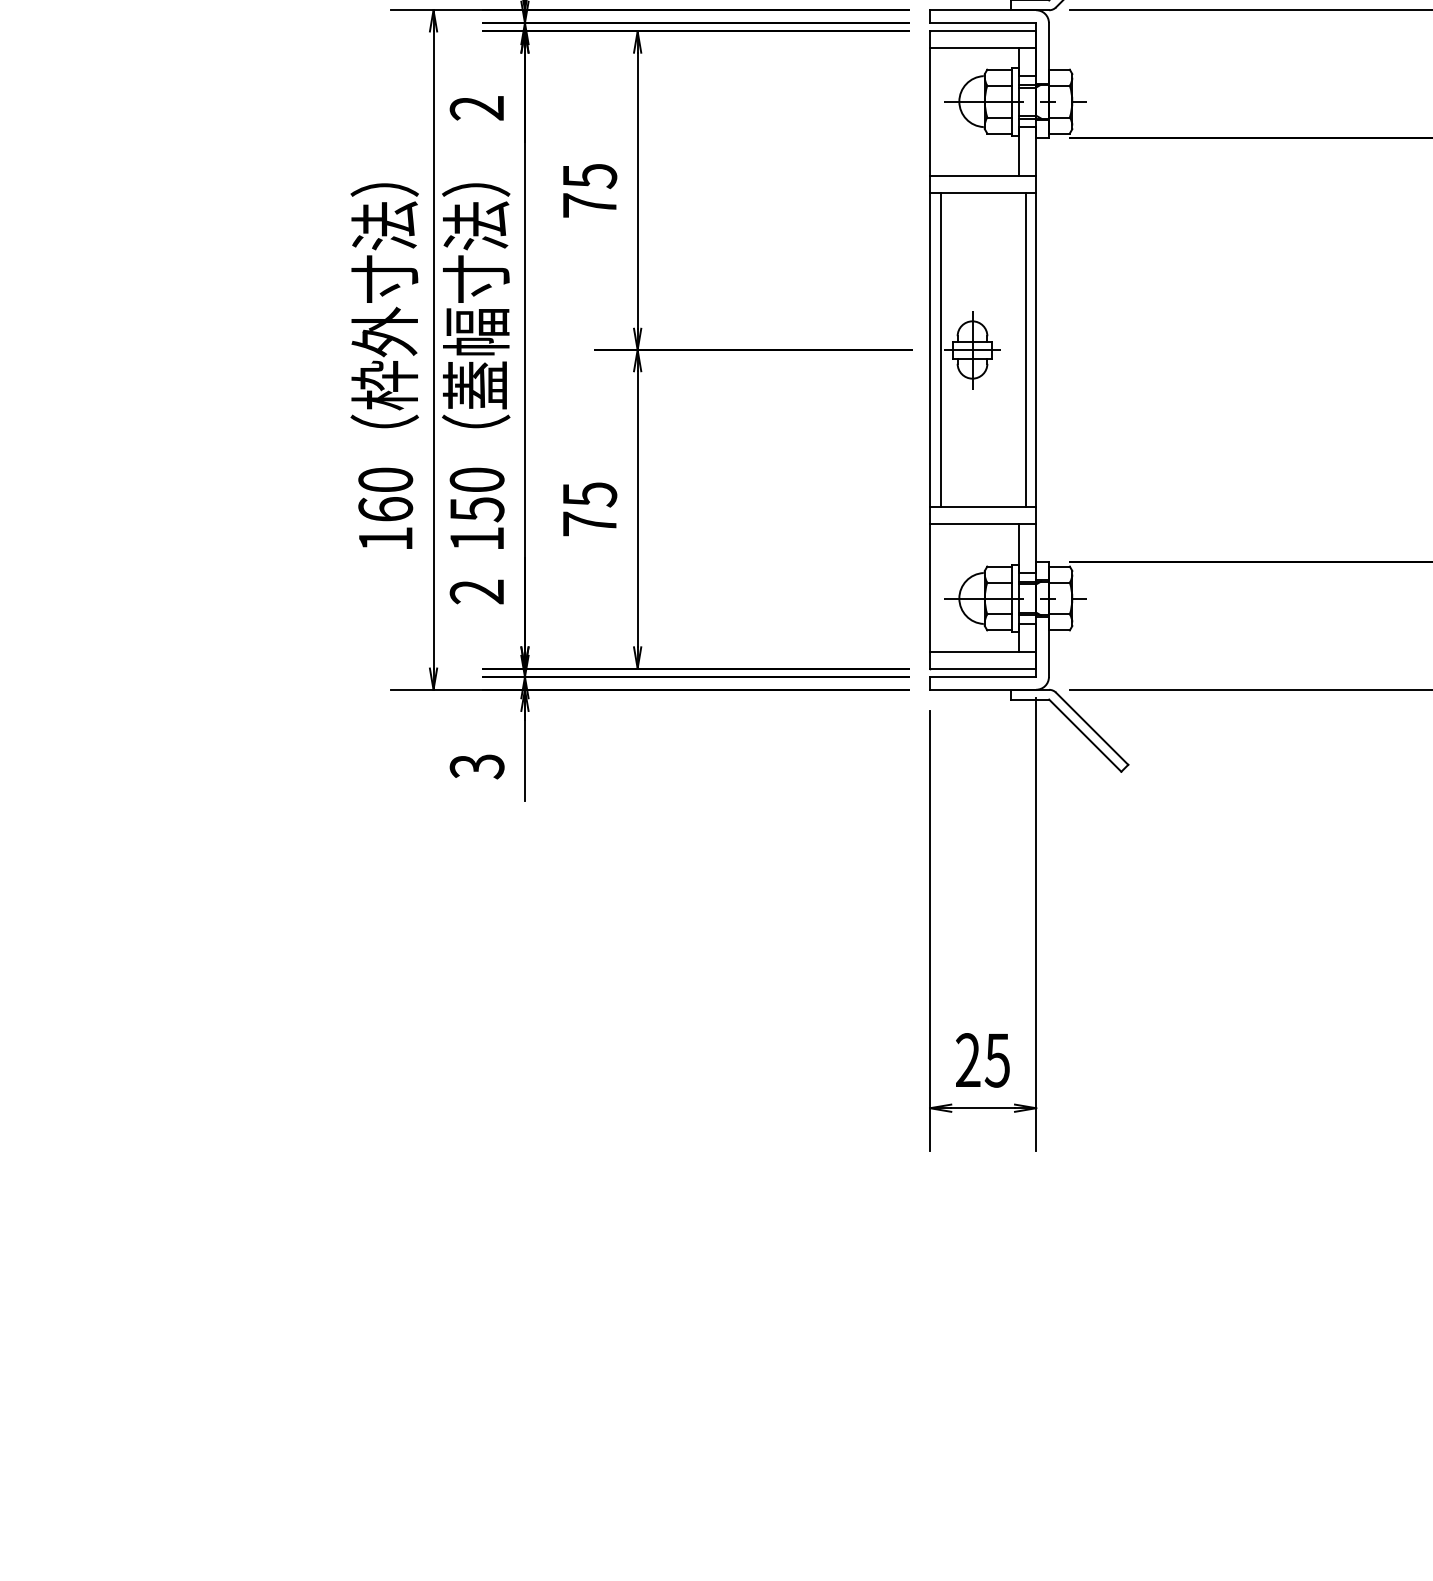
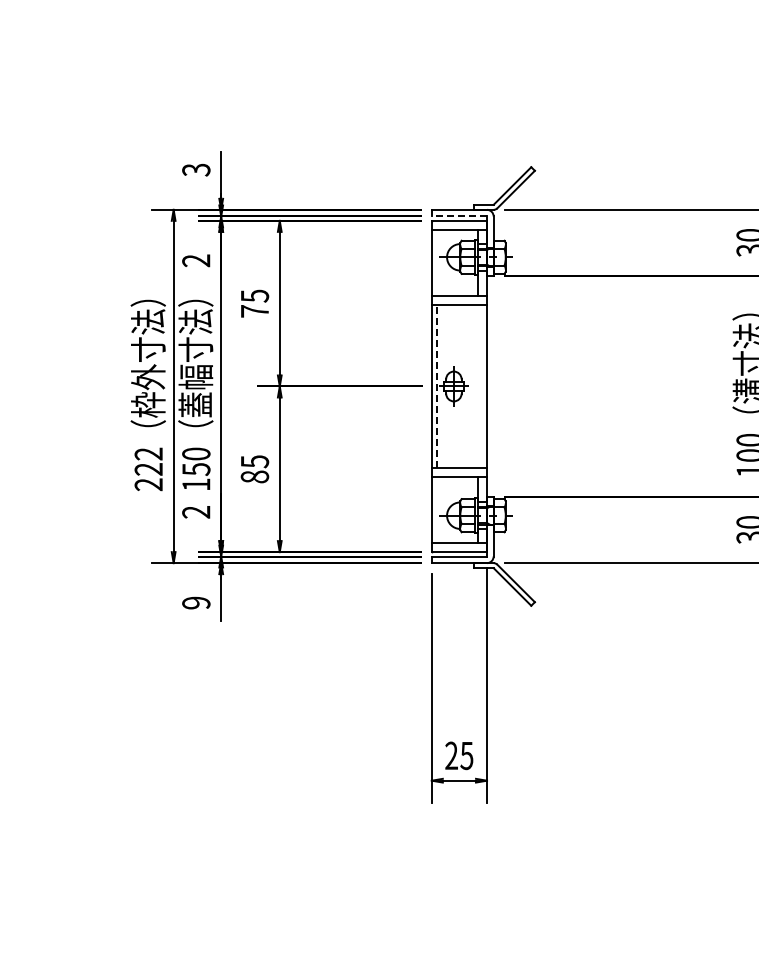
line: (983, 23) -> (459, 216), solid -> dashed
line: (940, 350) -> (437, 386), solid -> dashed
line: (1025, 350) -> (481, 386), removed
text: (385, 509) -> (148, 469), 160 -> 222
text: (589, 523) -> (254, 476), 75 -> 85
text: (477, 765) -> (196, 602), 3 -> 9

